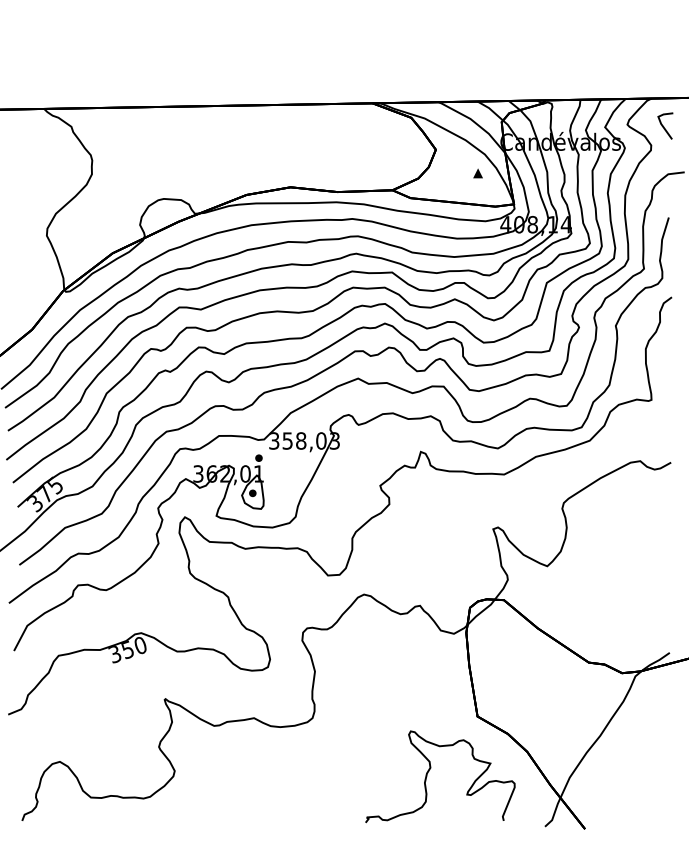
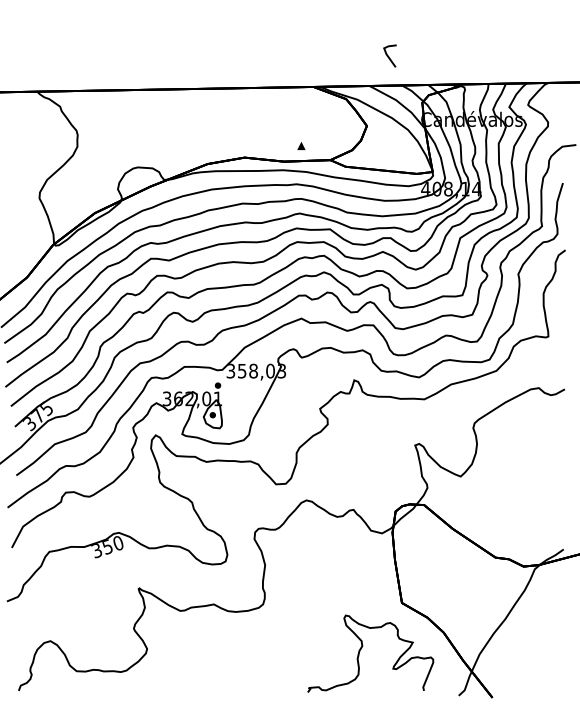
line: (663, 125) -> (388, 55), moved
part: (478, 172) -> (301, 145), moved

